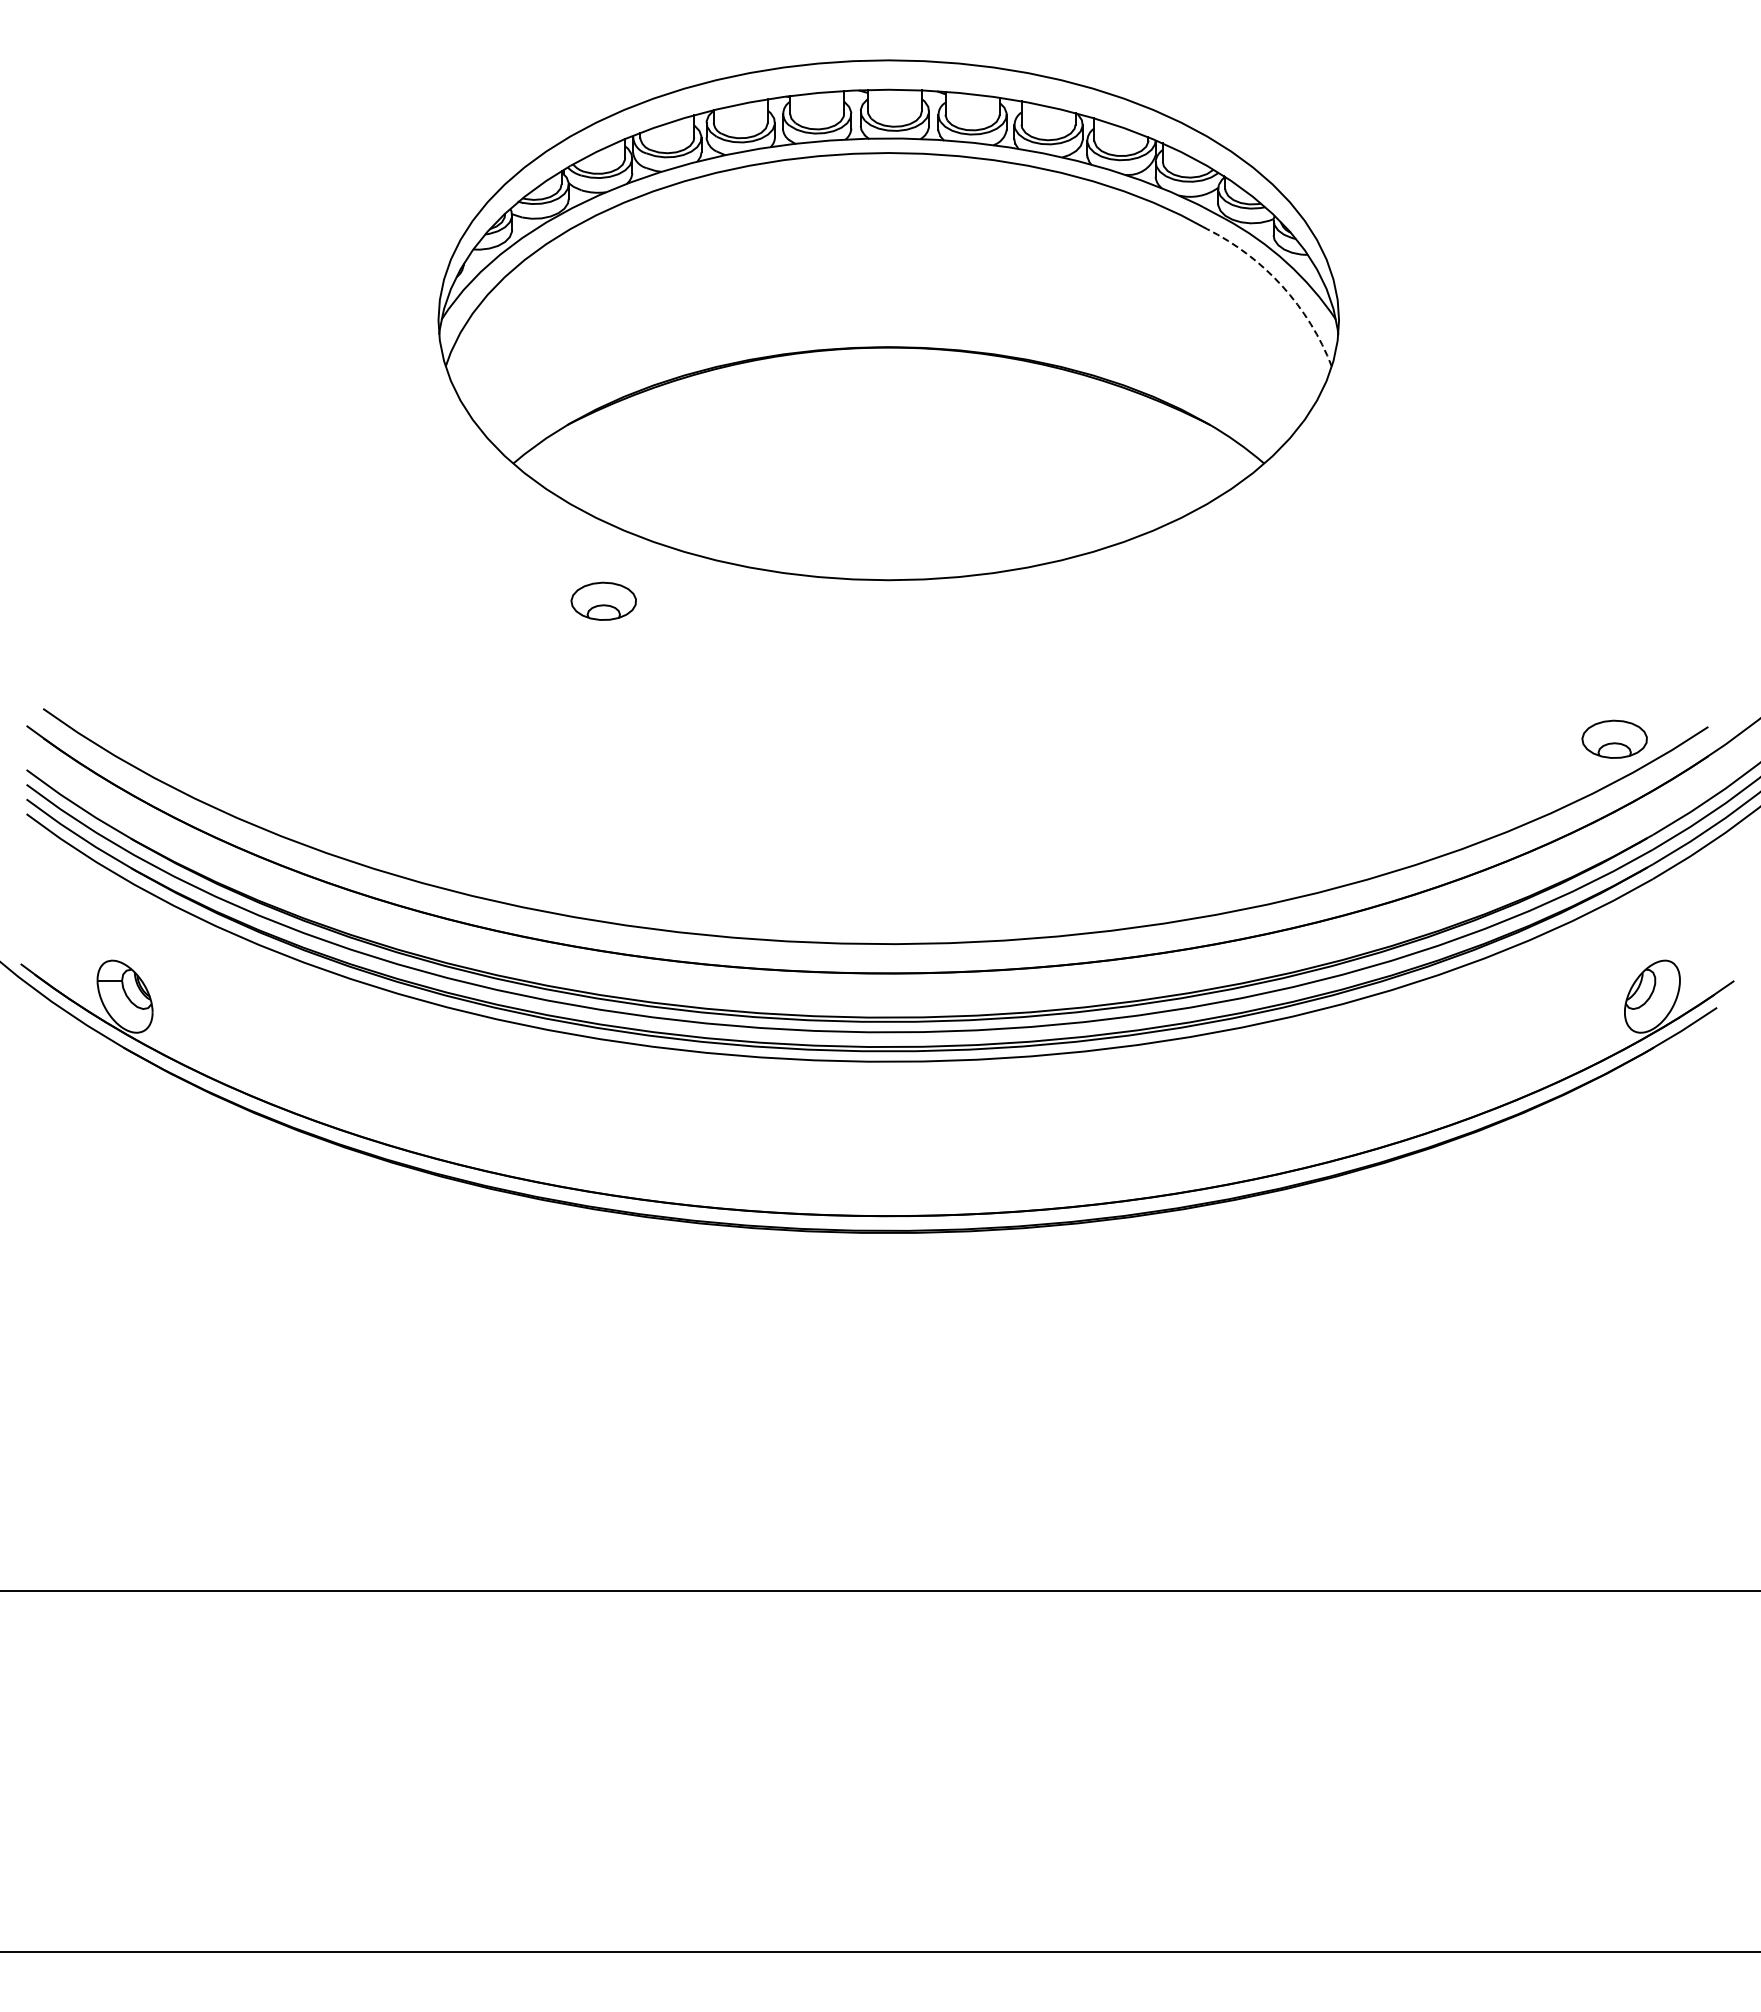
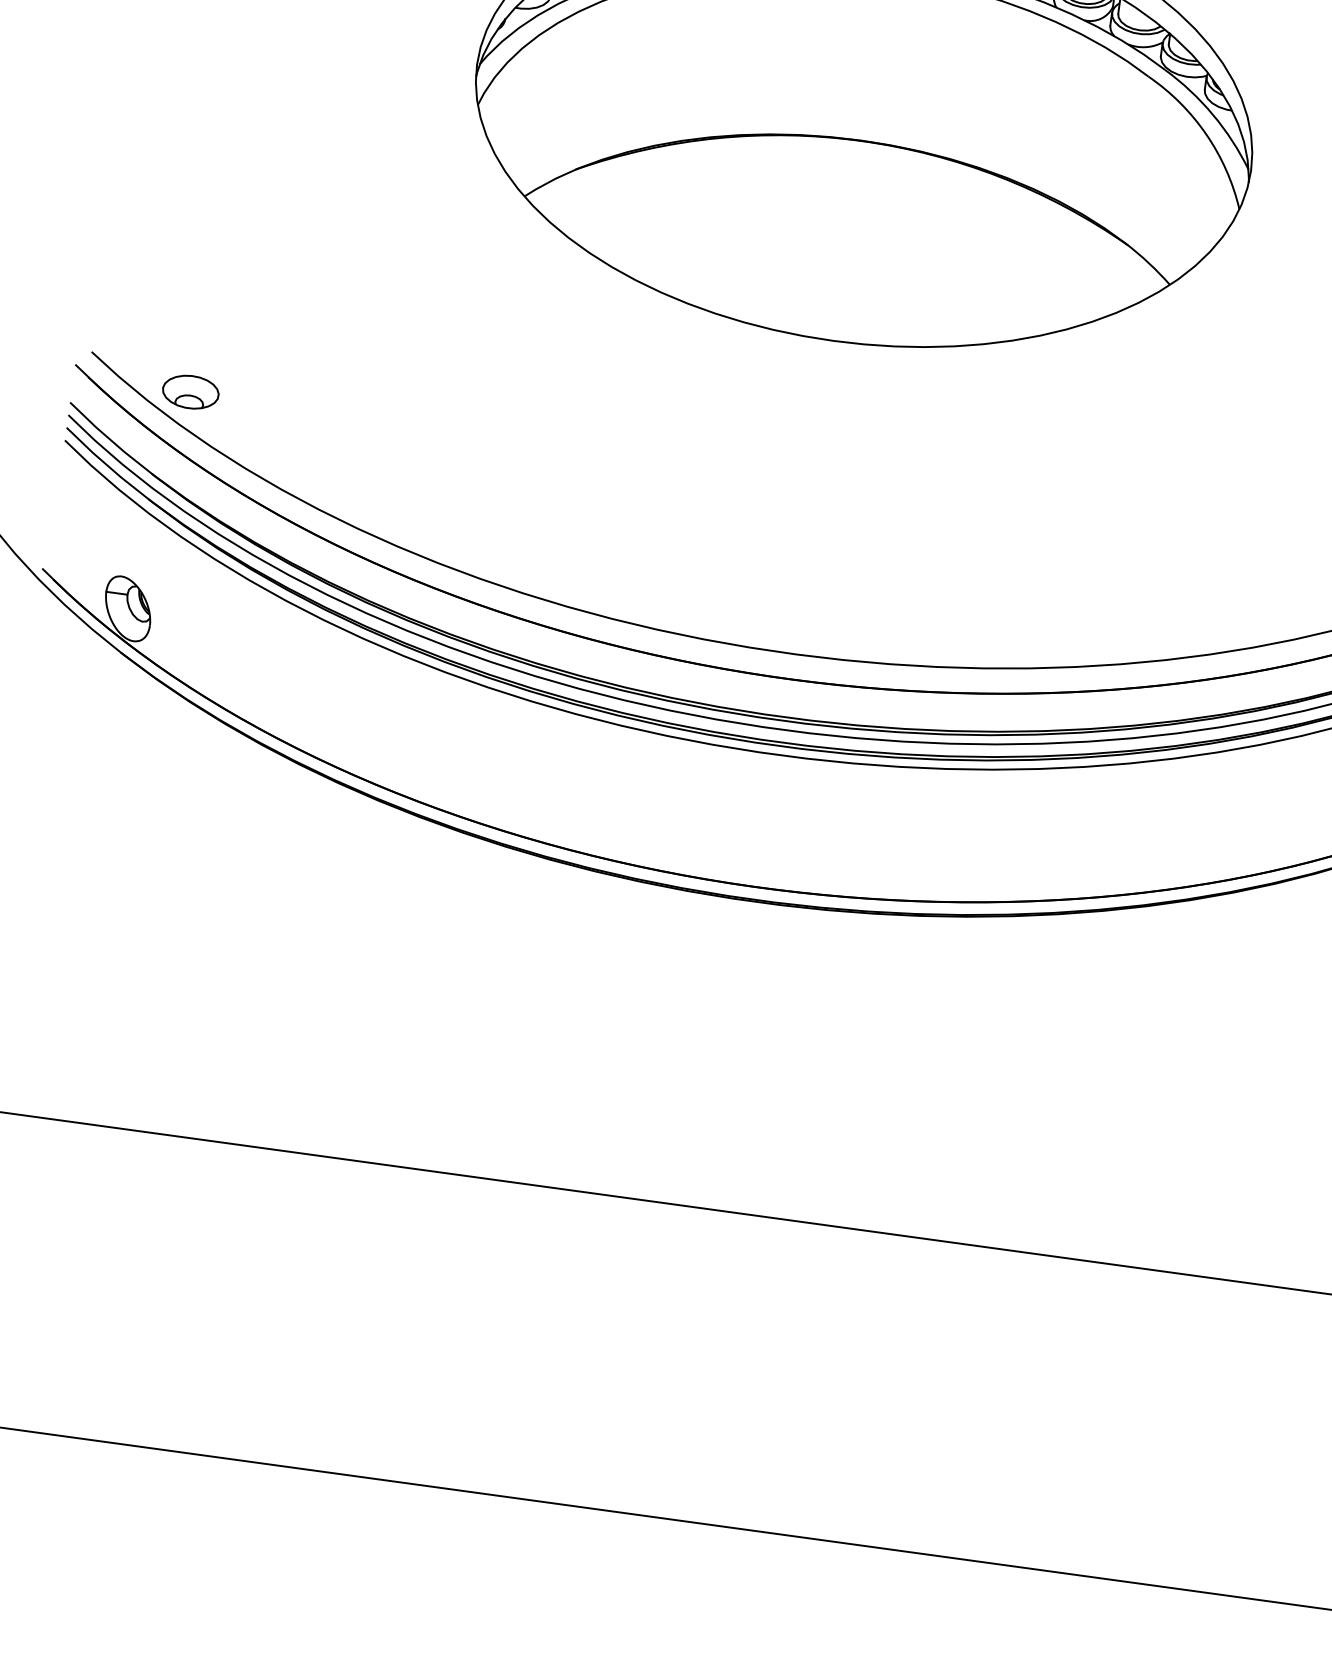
arc: (1282, 286) -> (1206, 134), dashed -> solid
part: (603, 600) -> (190, 391), moved

